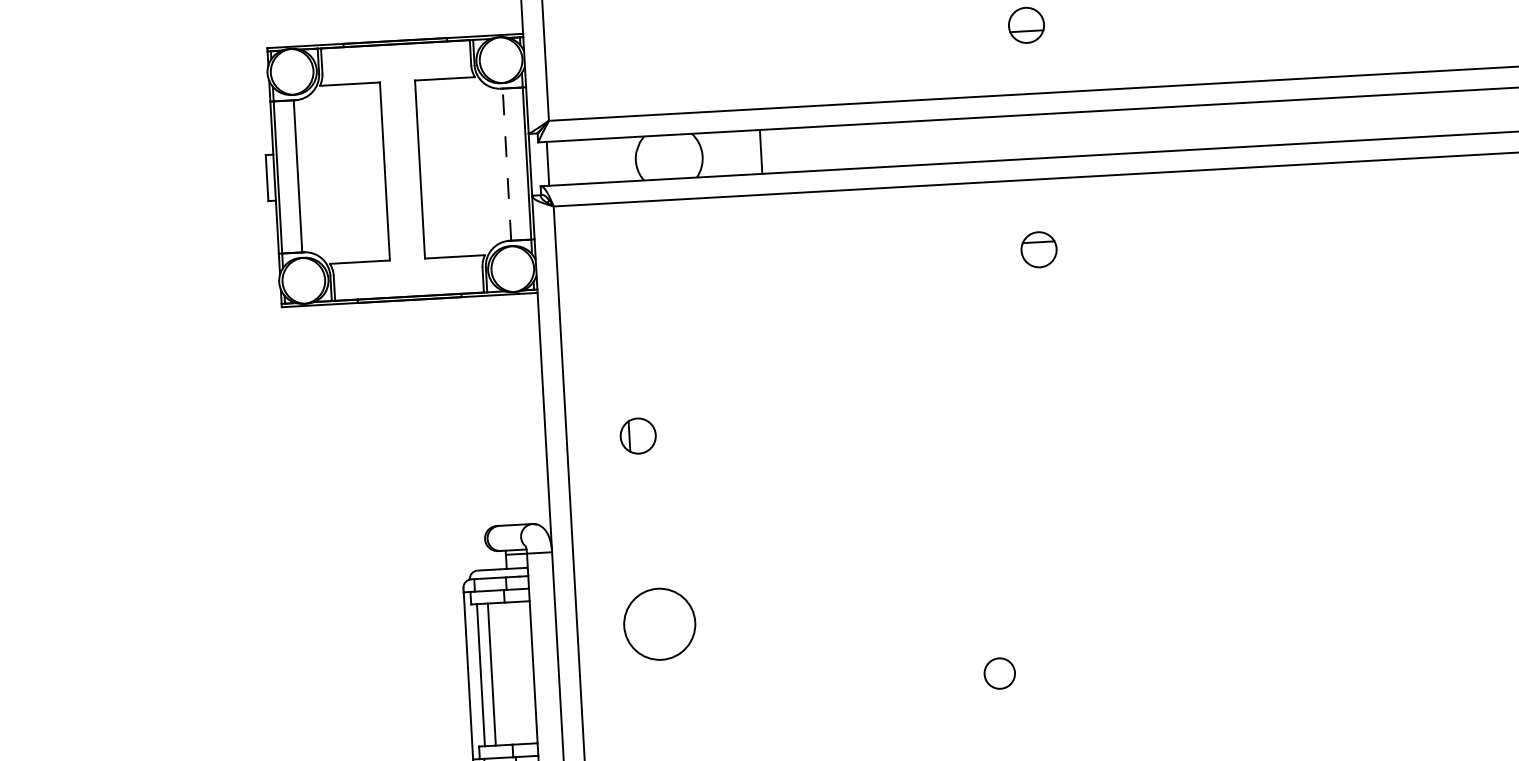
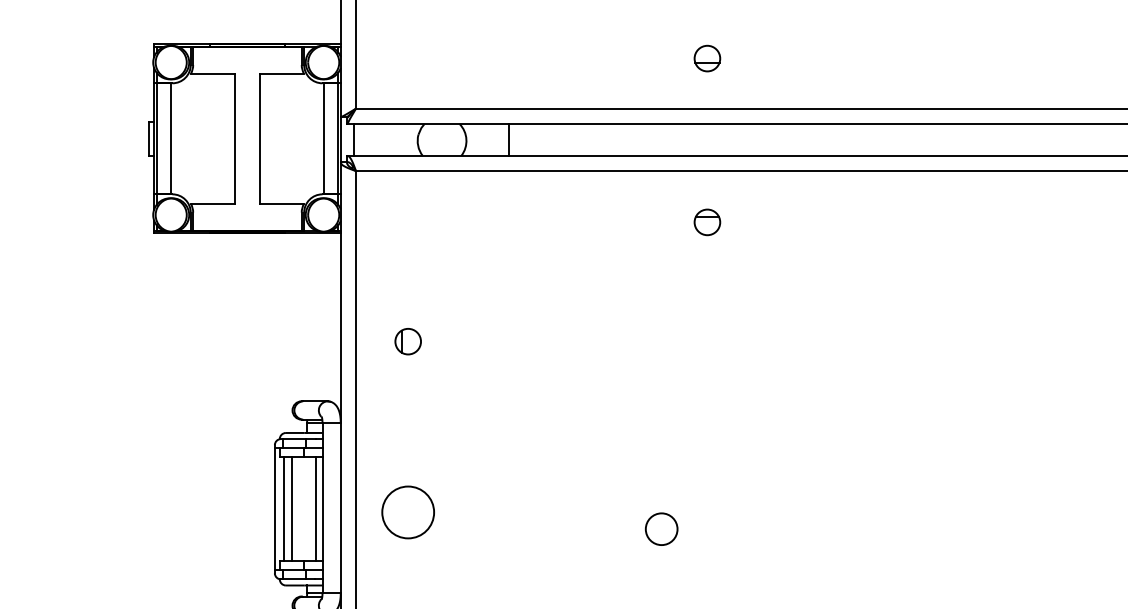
line: (506, 164) -> (323, 138), dashed -> solid
circle: (658, 624) -> (407, 512), moved
circle: (999, 672) -> (661, 528), size x1.43
line: (525, 673) -> (316, 509), added

